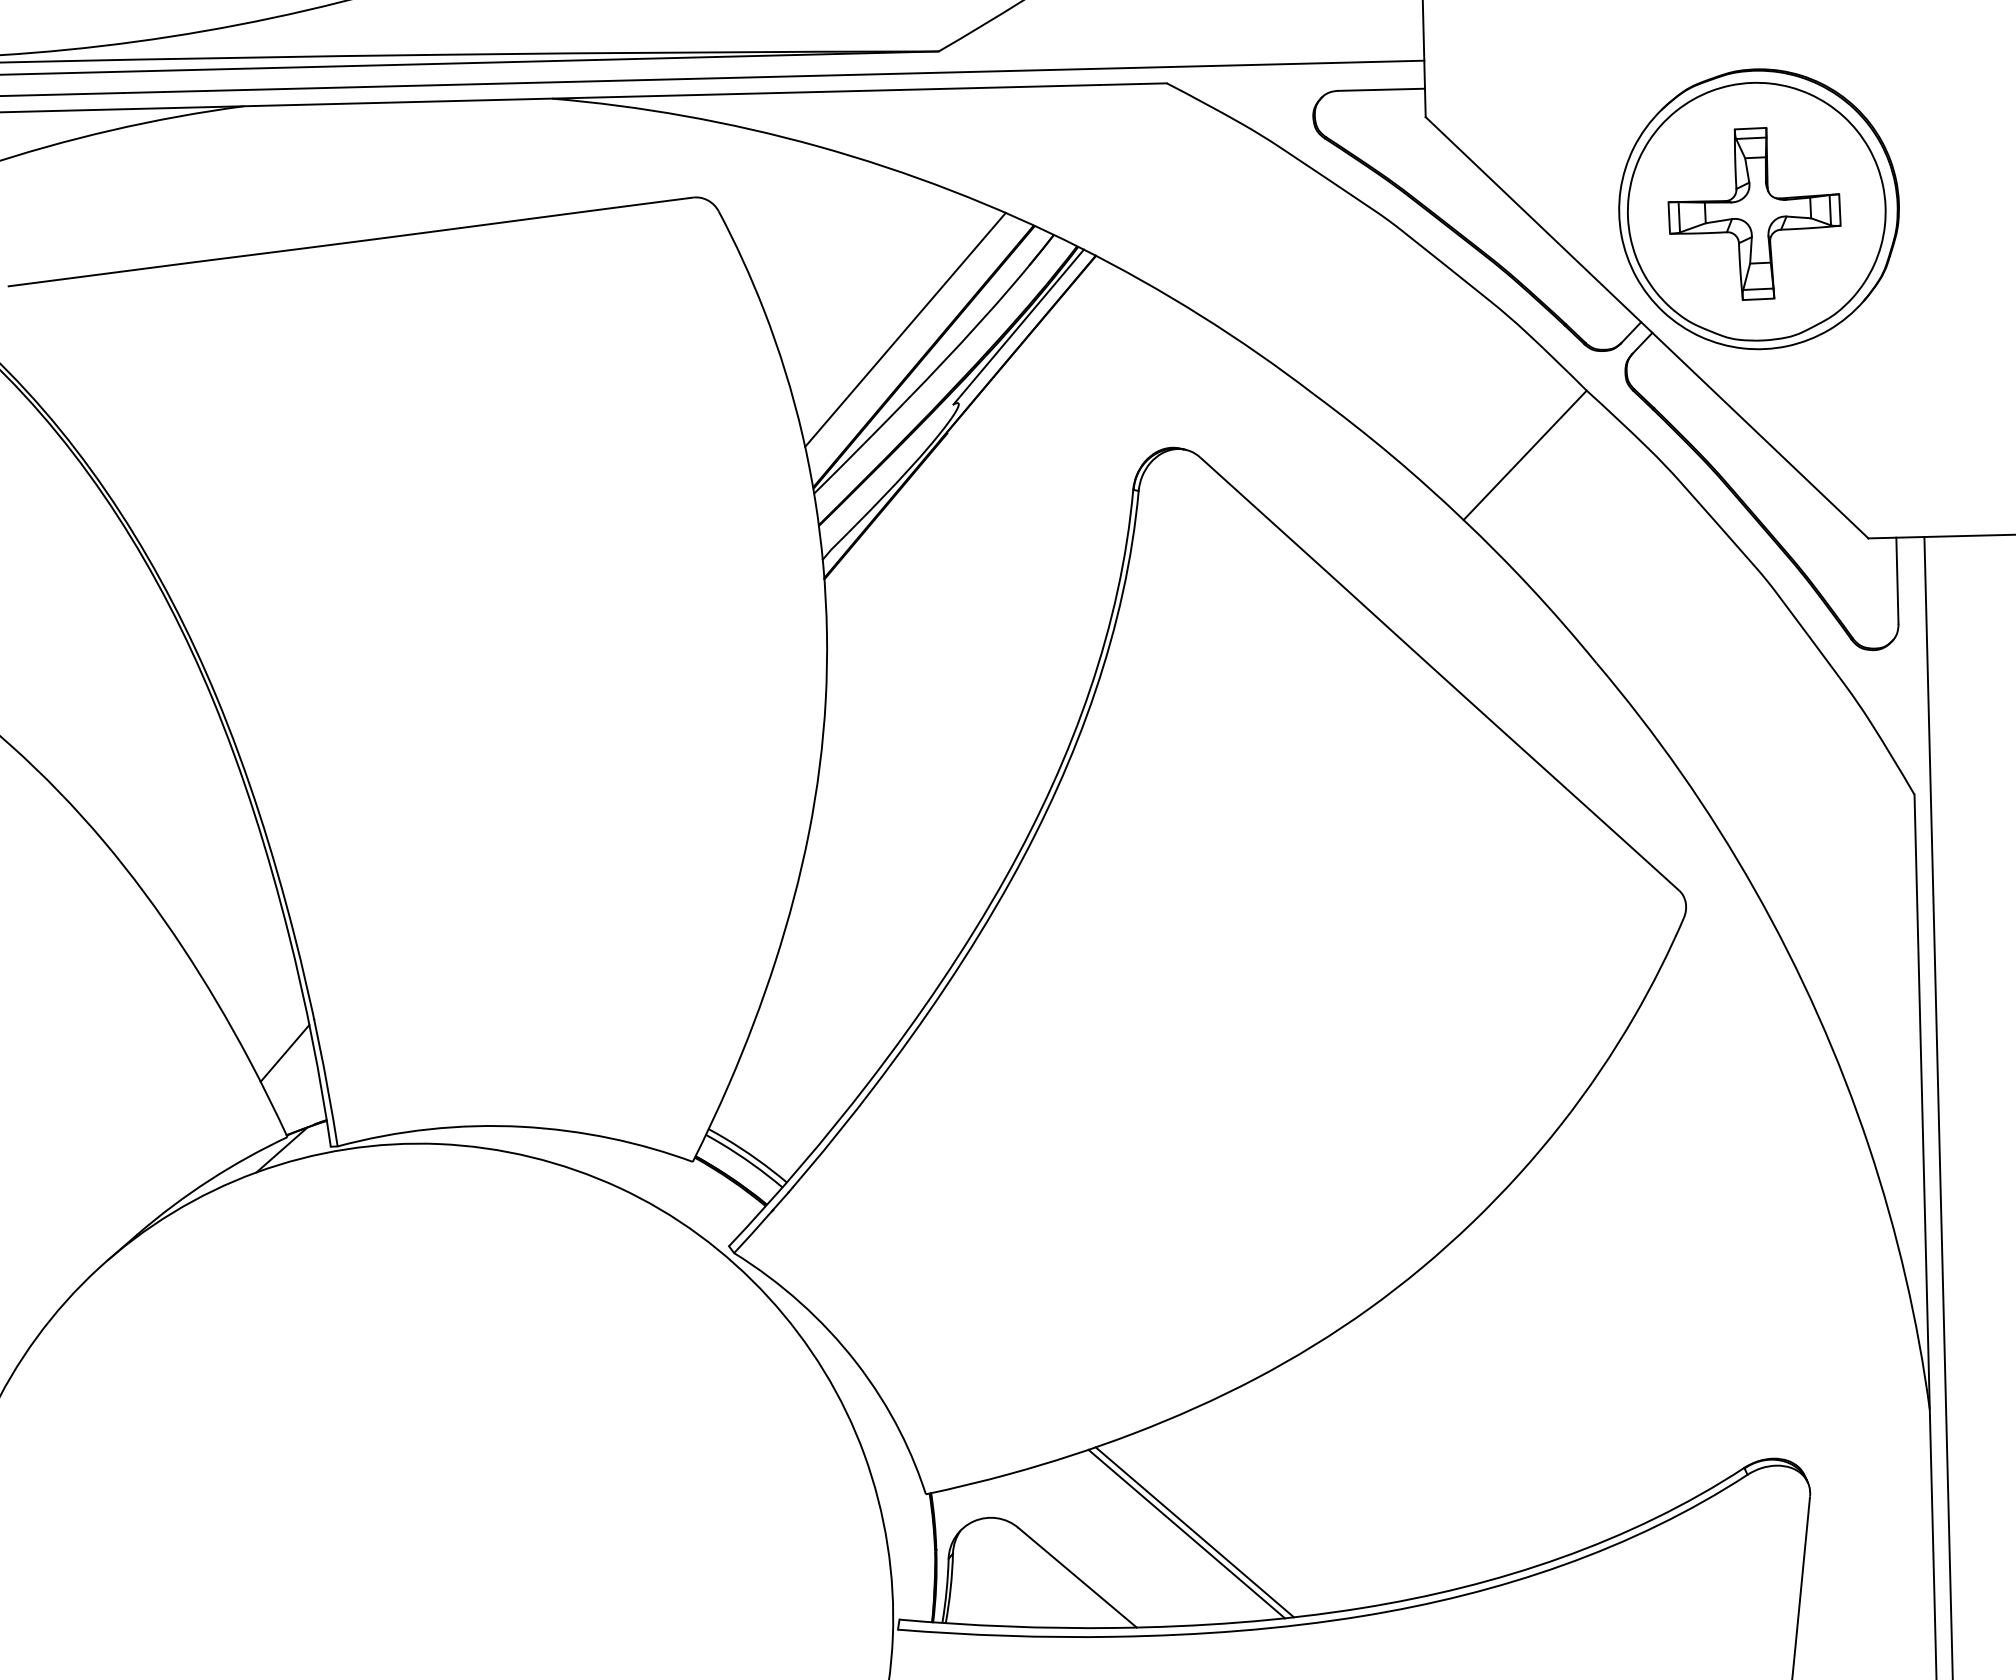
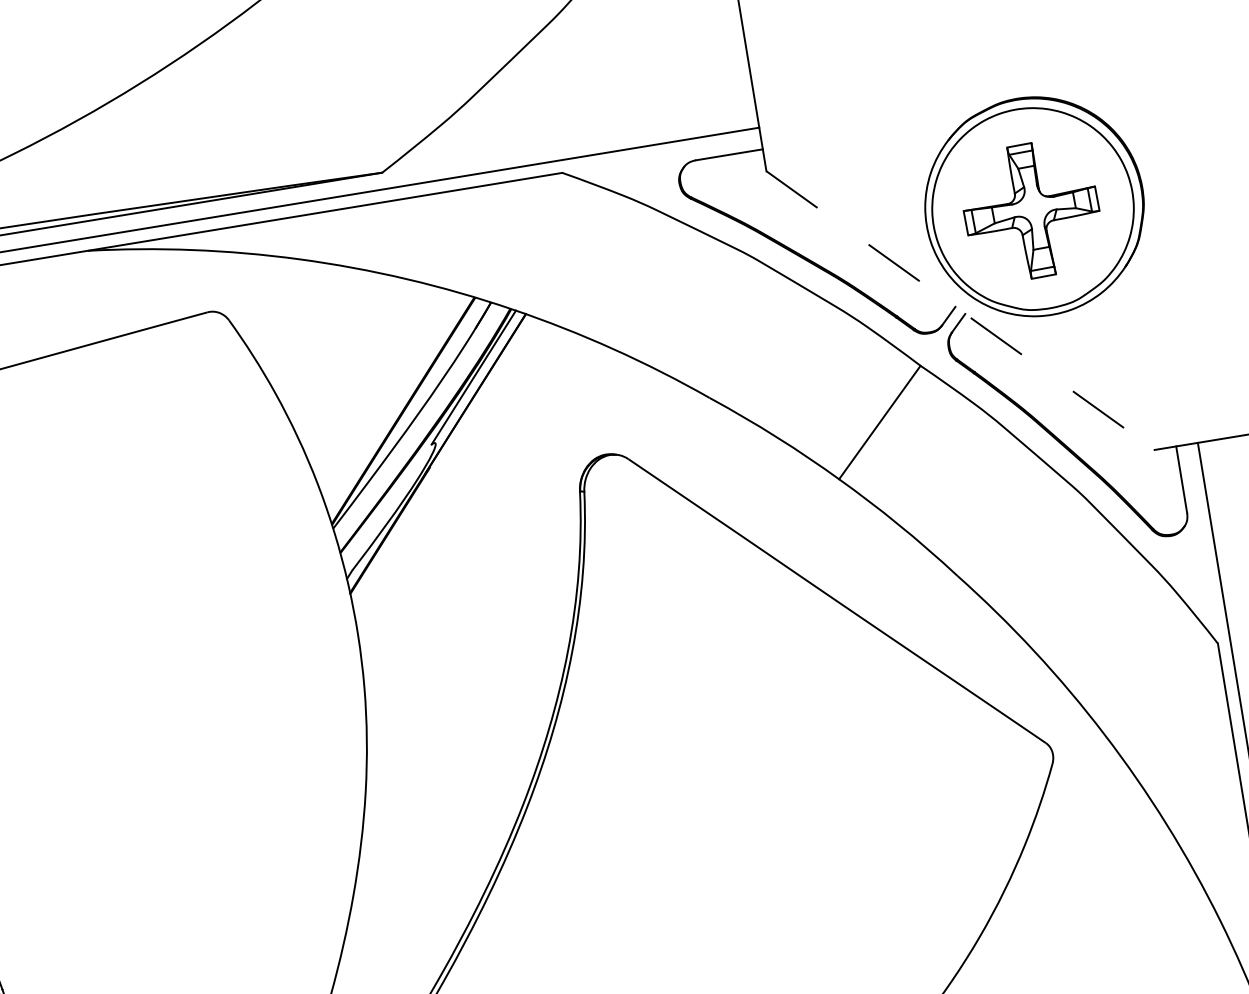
line: (1647, 327) -> (960, 310), solid -> dashed
line: (905, 329) -> (386, 391), removed

